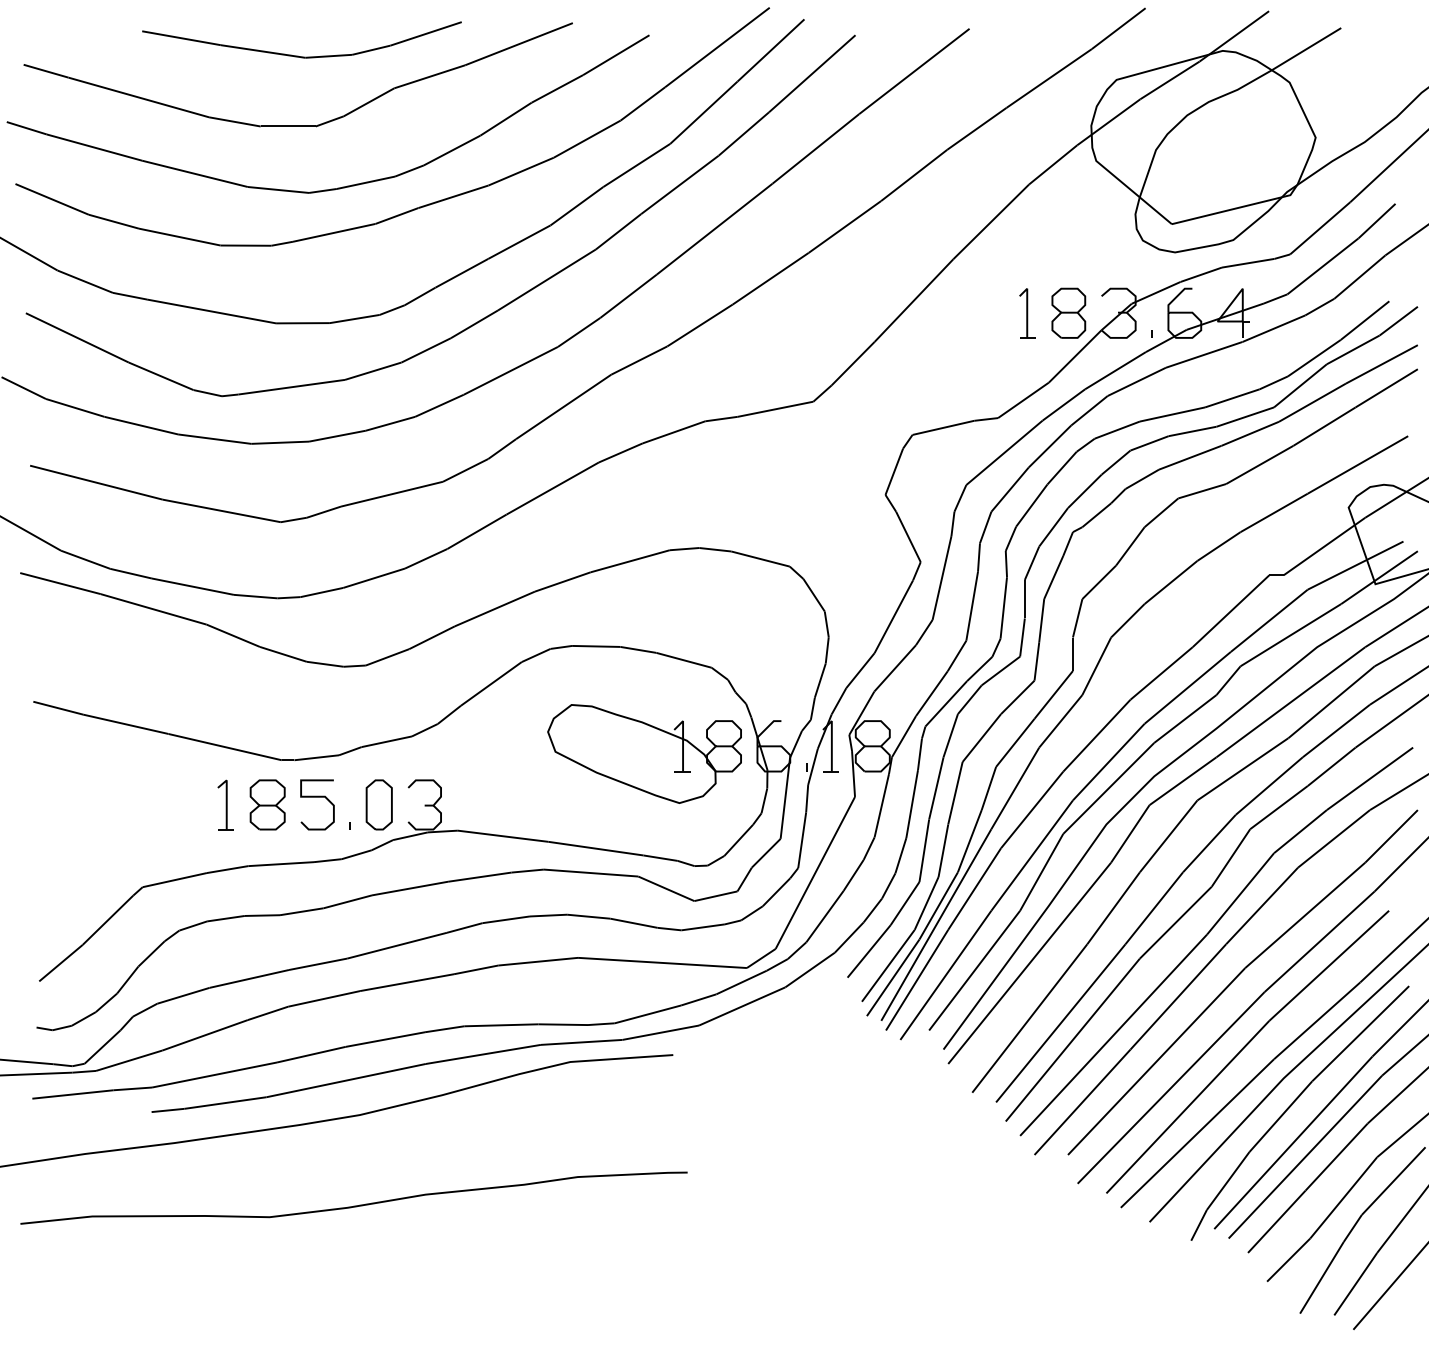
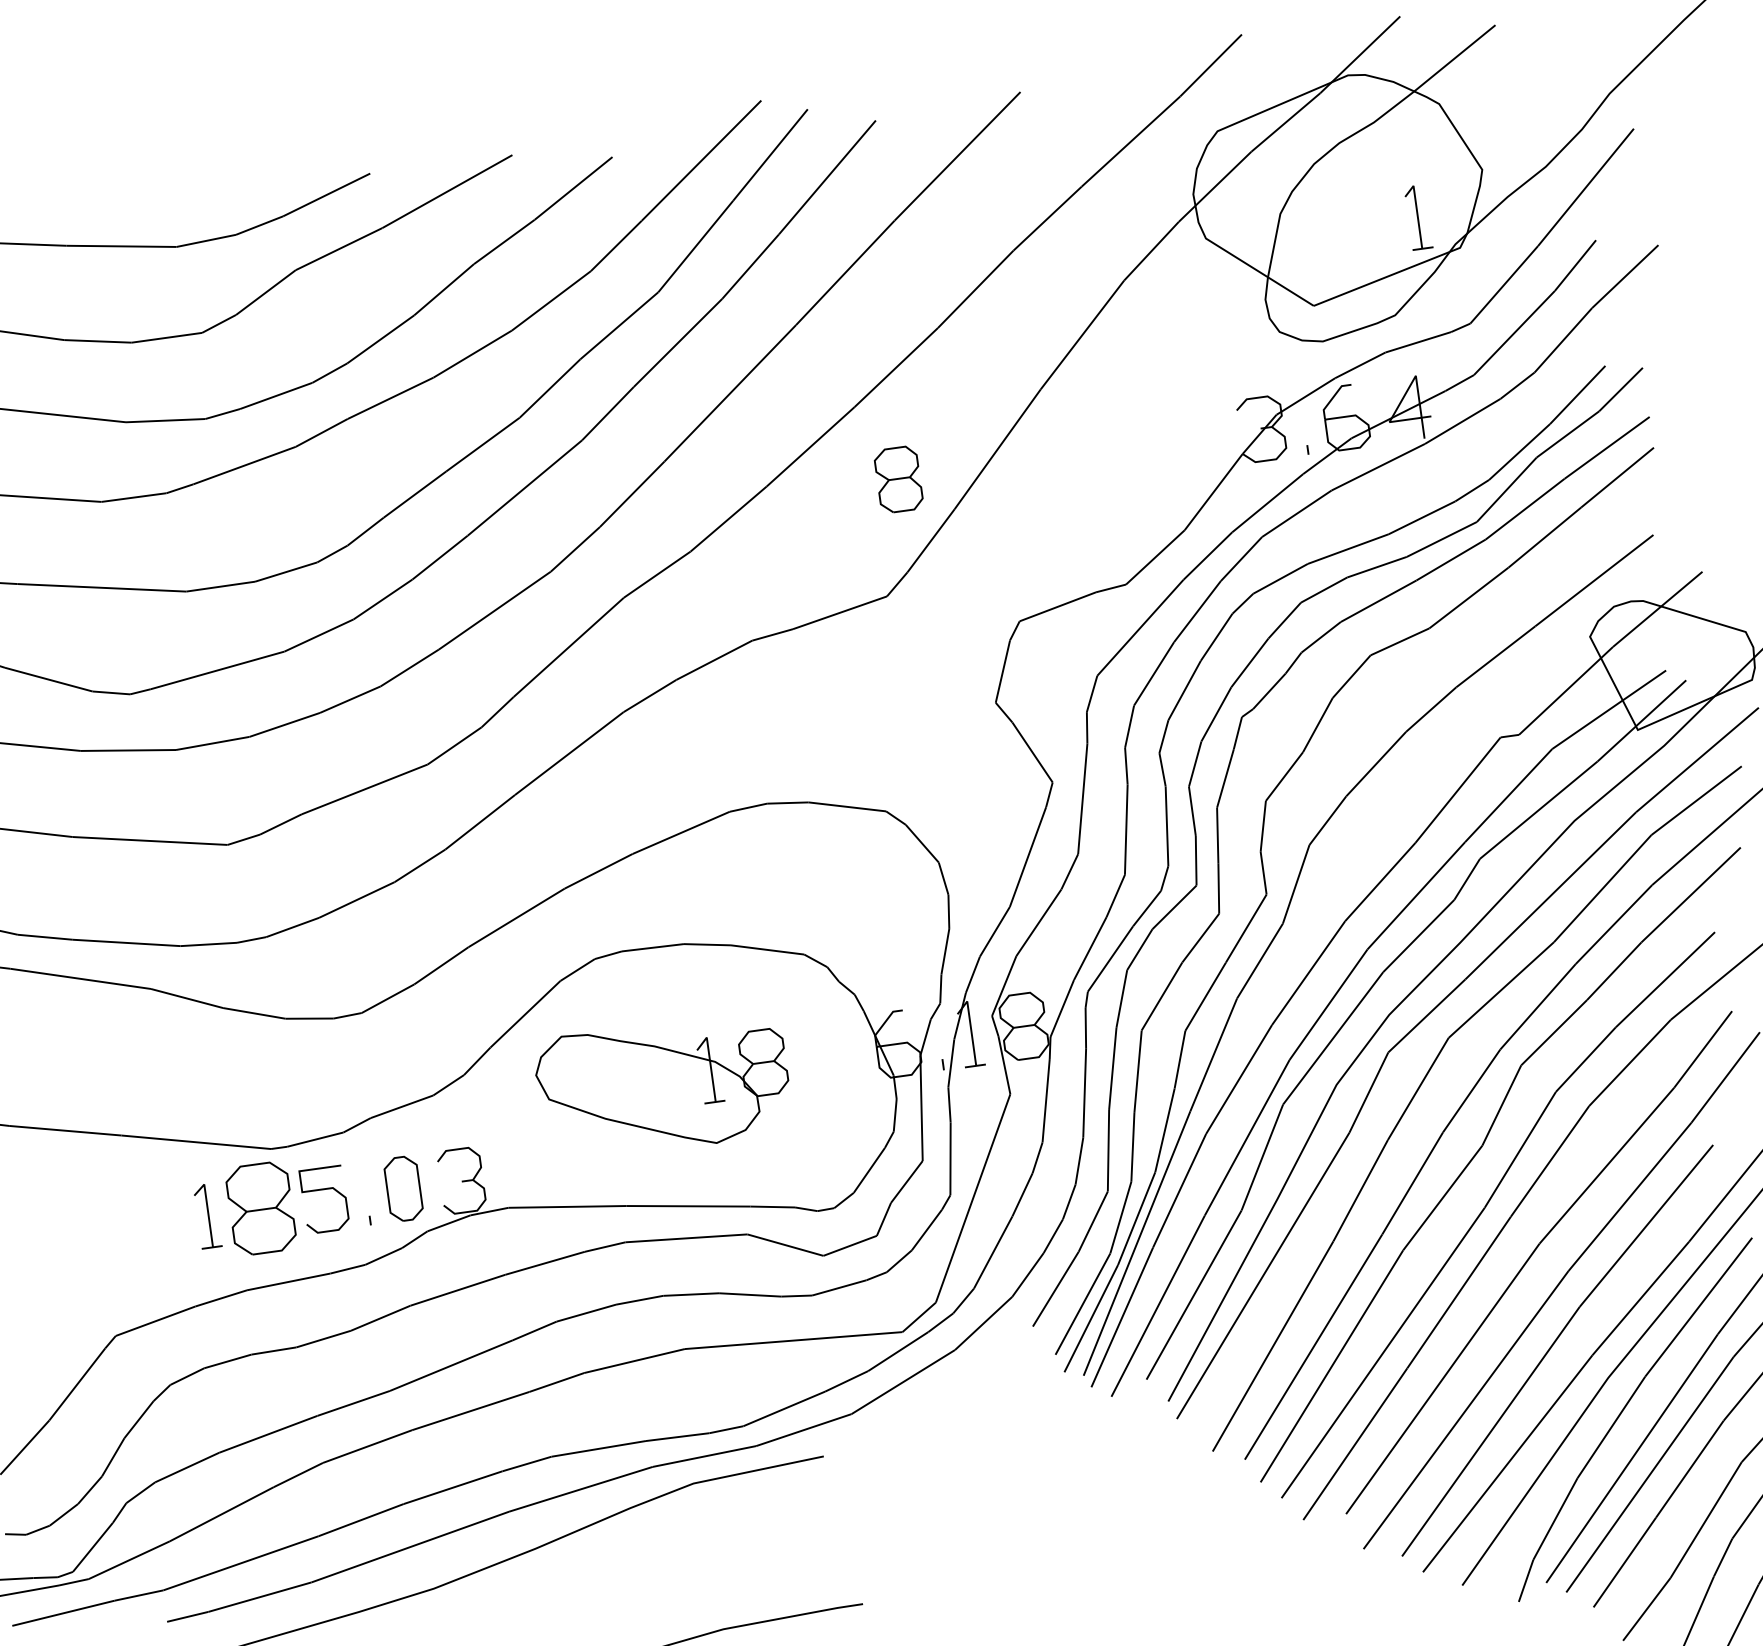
part: (1068, 312) -> (898, 478), moved
part: (1027, 313) -> (1418, 217), moved
part: (644, 753) -> (663, 1085), moved
part: (267, 804) -> (260, 1208), size x1.4

